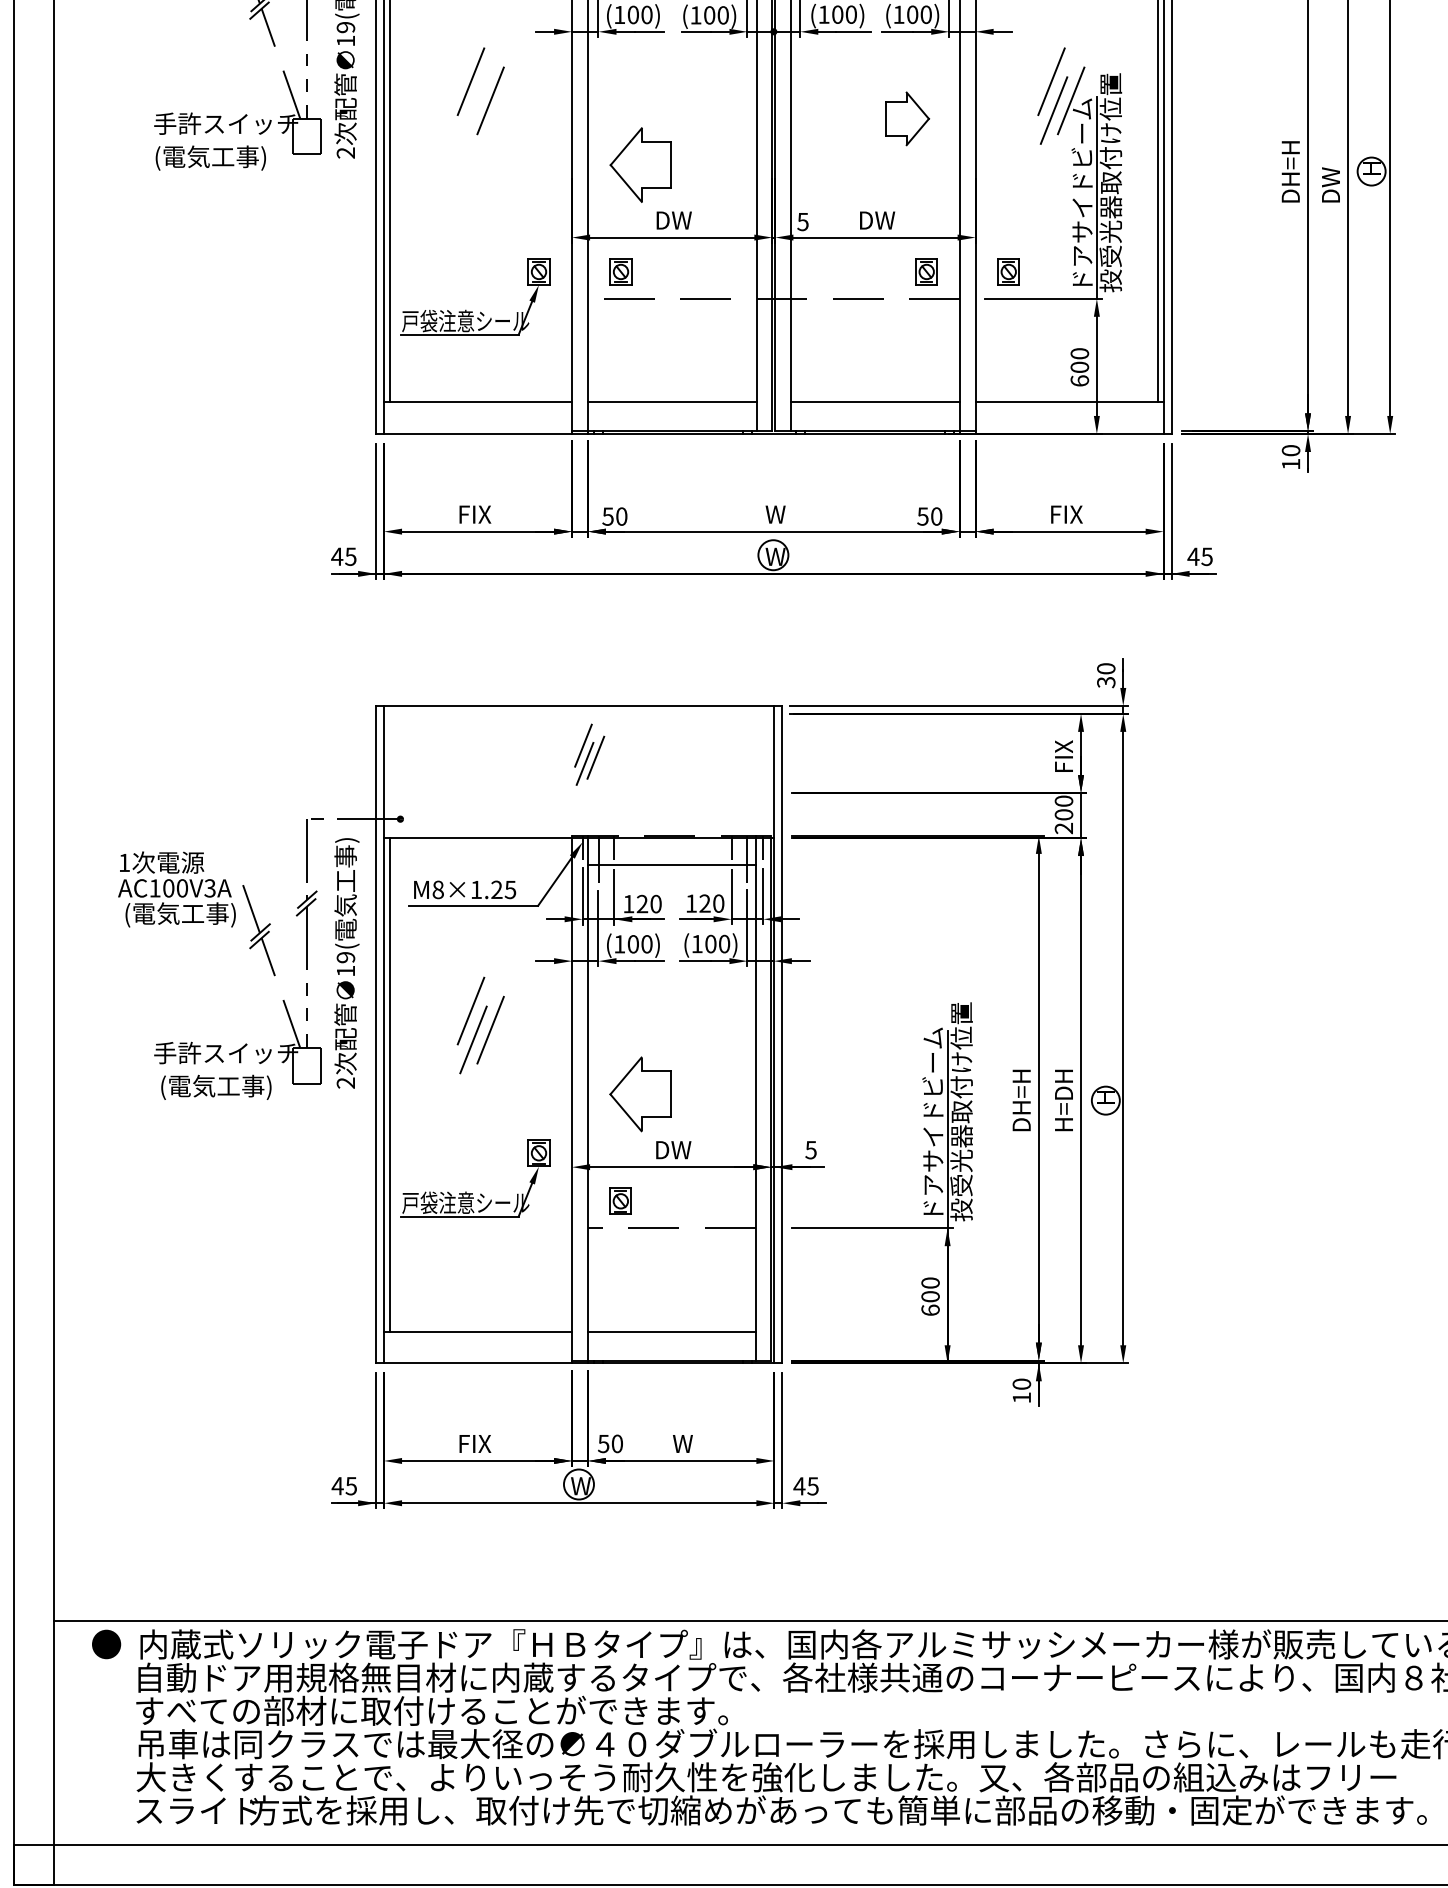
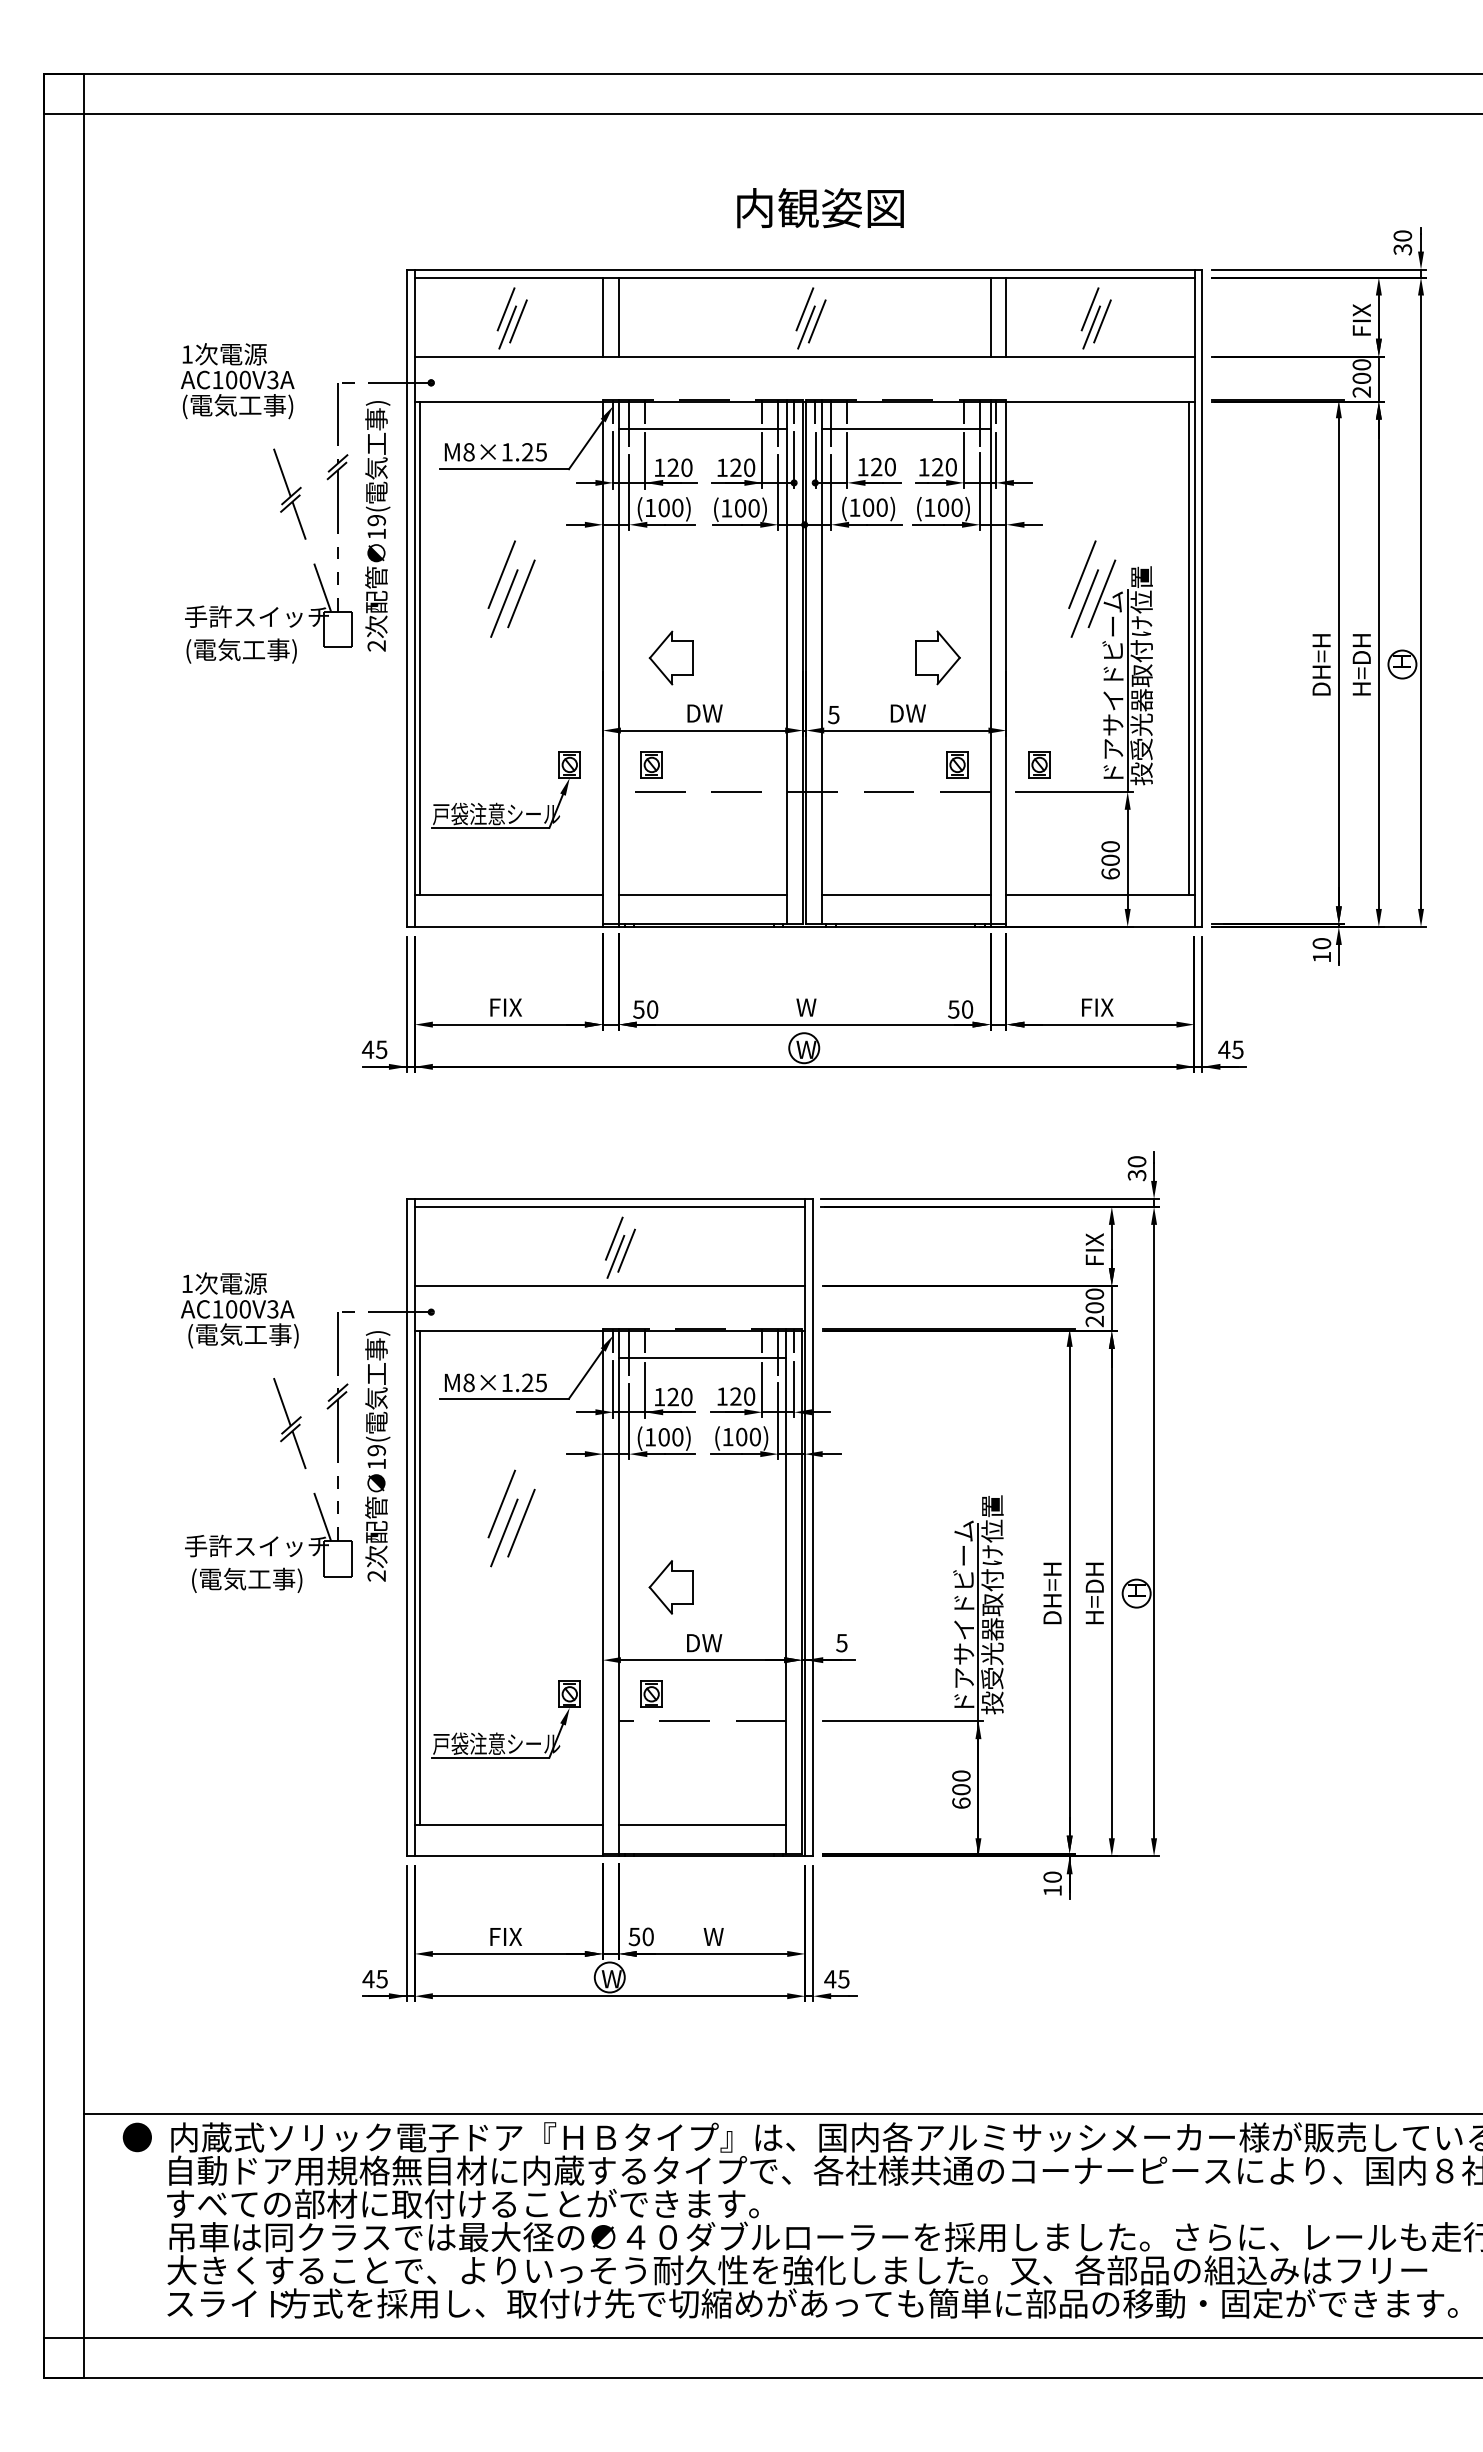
line: (473, 110) -> (504, 603), added
part: (906, 118) -> (937, 657), moved
part: (639, 164) -> (670, 657), size x0.71
text: (1330, 170) -> (1361, 663), DW -> H=DH
line: (578, 713) -> (609, 1206), added
line: (578, 793) -> (609, 1286), added
text: (176, 889) -> (239, 1310), moved
part: (639, 1094) -> (670, 1587), size x0.71
part: (472, 1193) -> (503, 1734), moved

